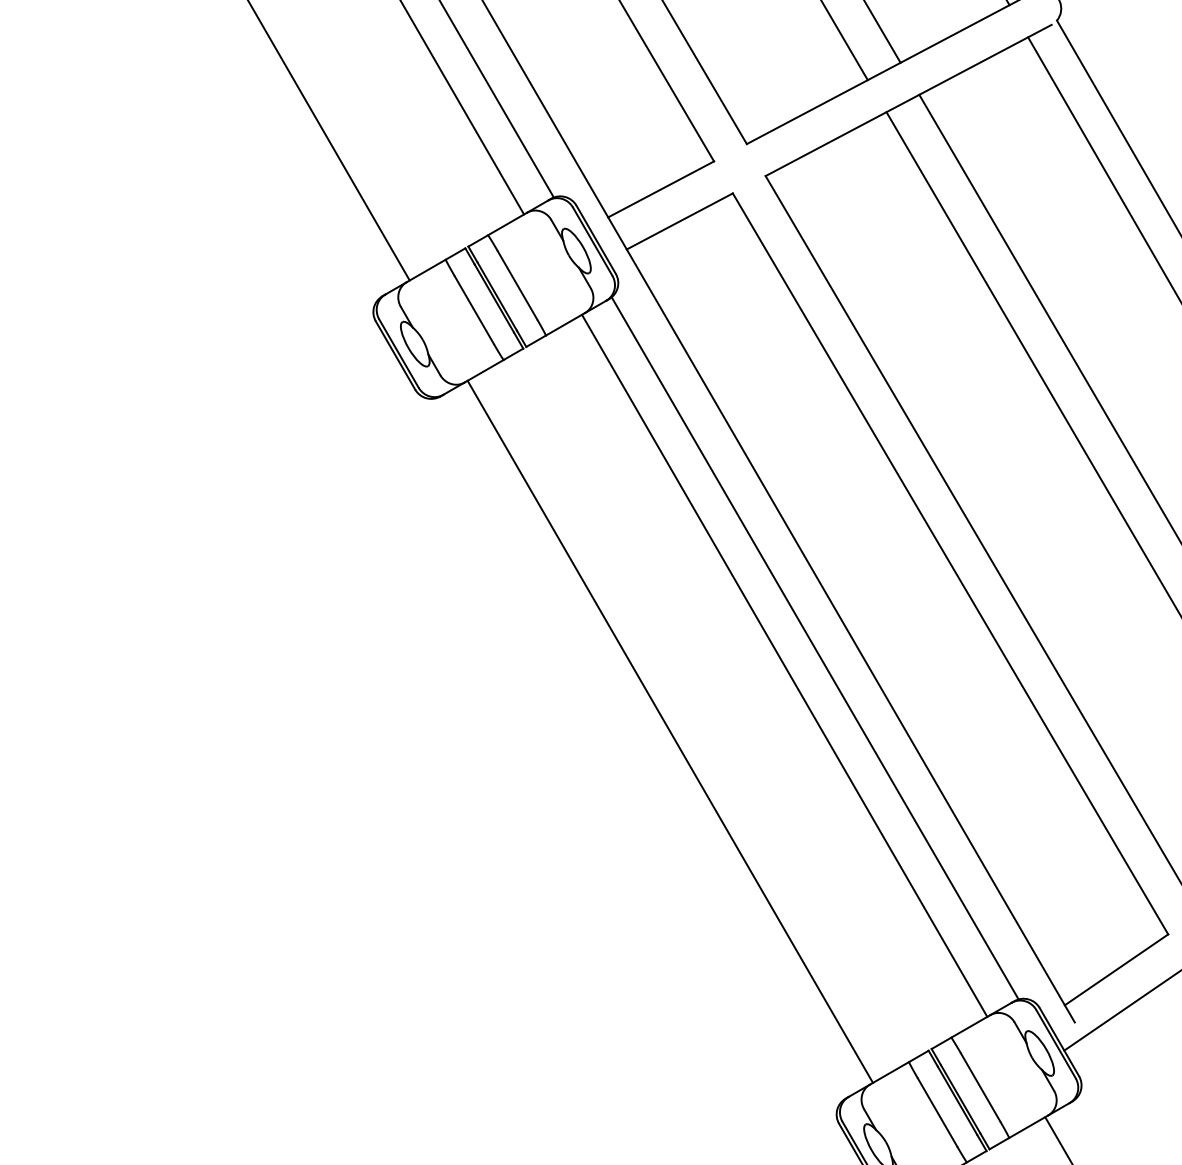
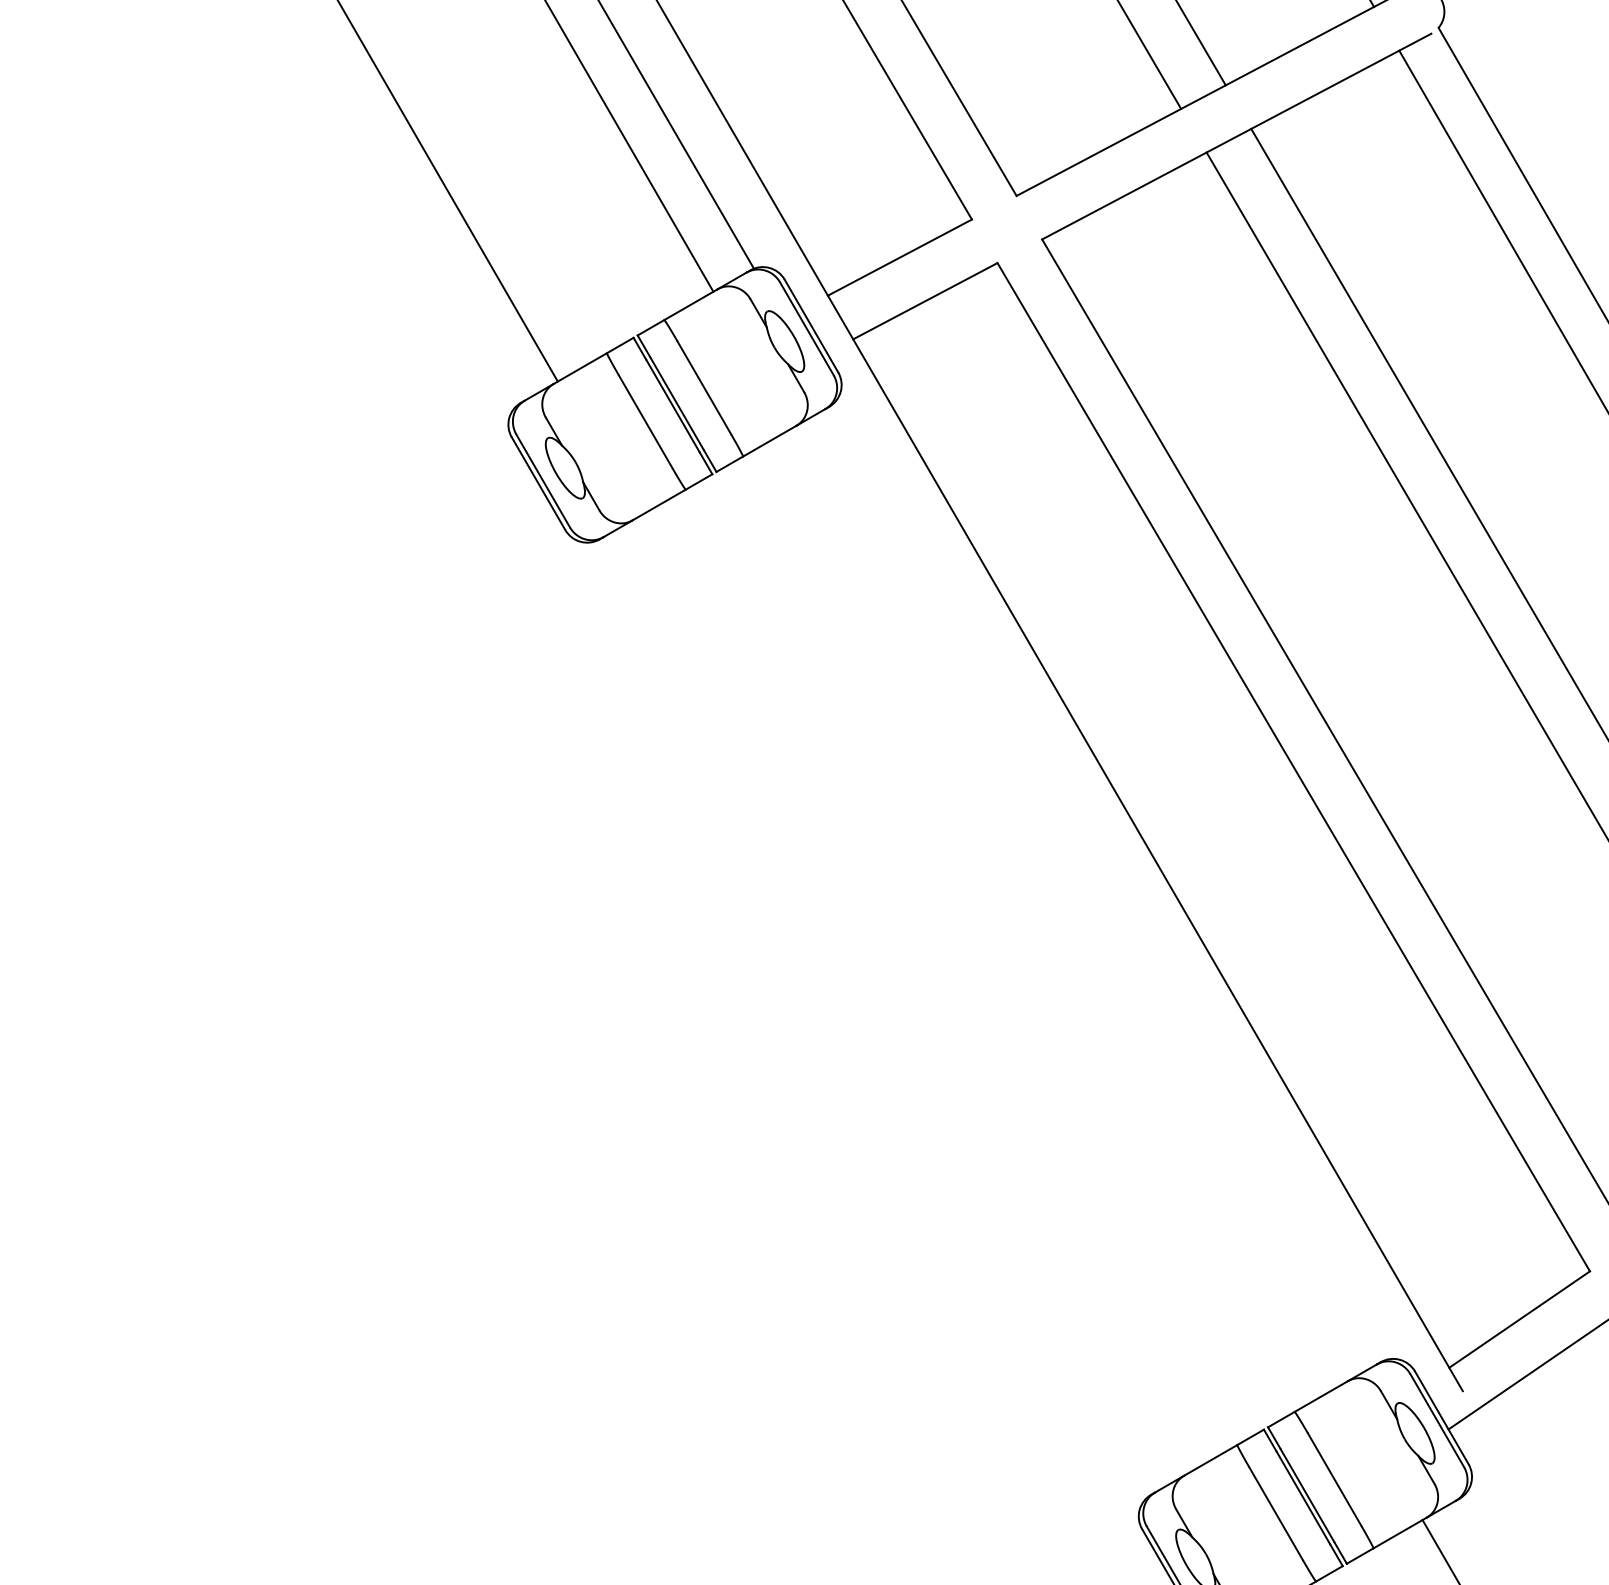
line: (815, 647) -> (1109, 881), removed
line: (784, 665) -> (1067, 905), removed
line: (670, 731) -> (912, 995), removed

